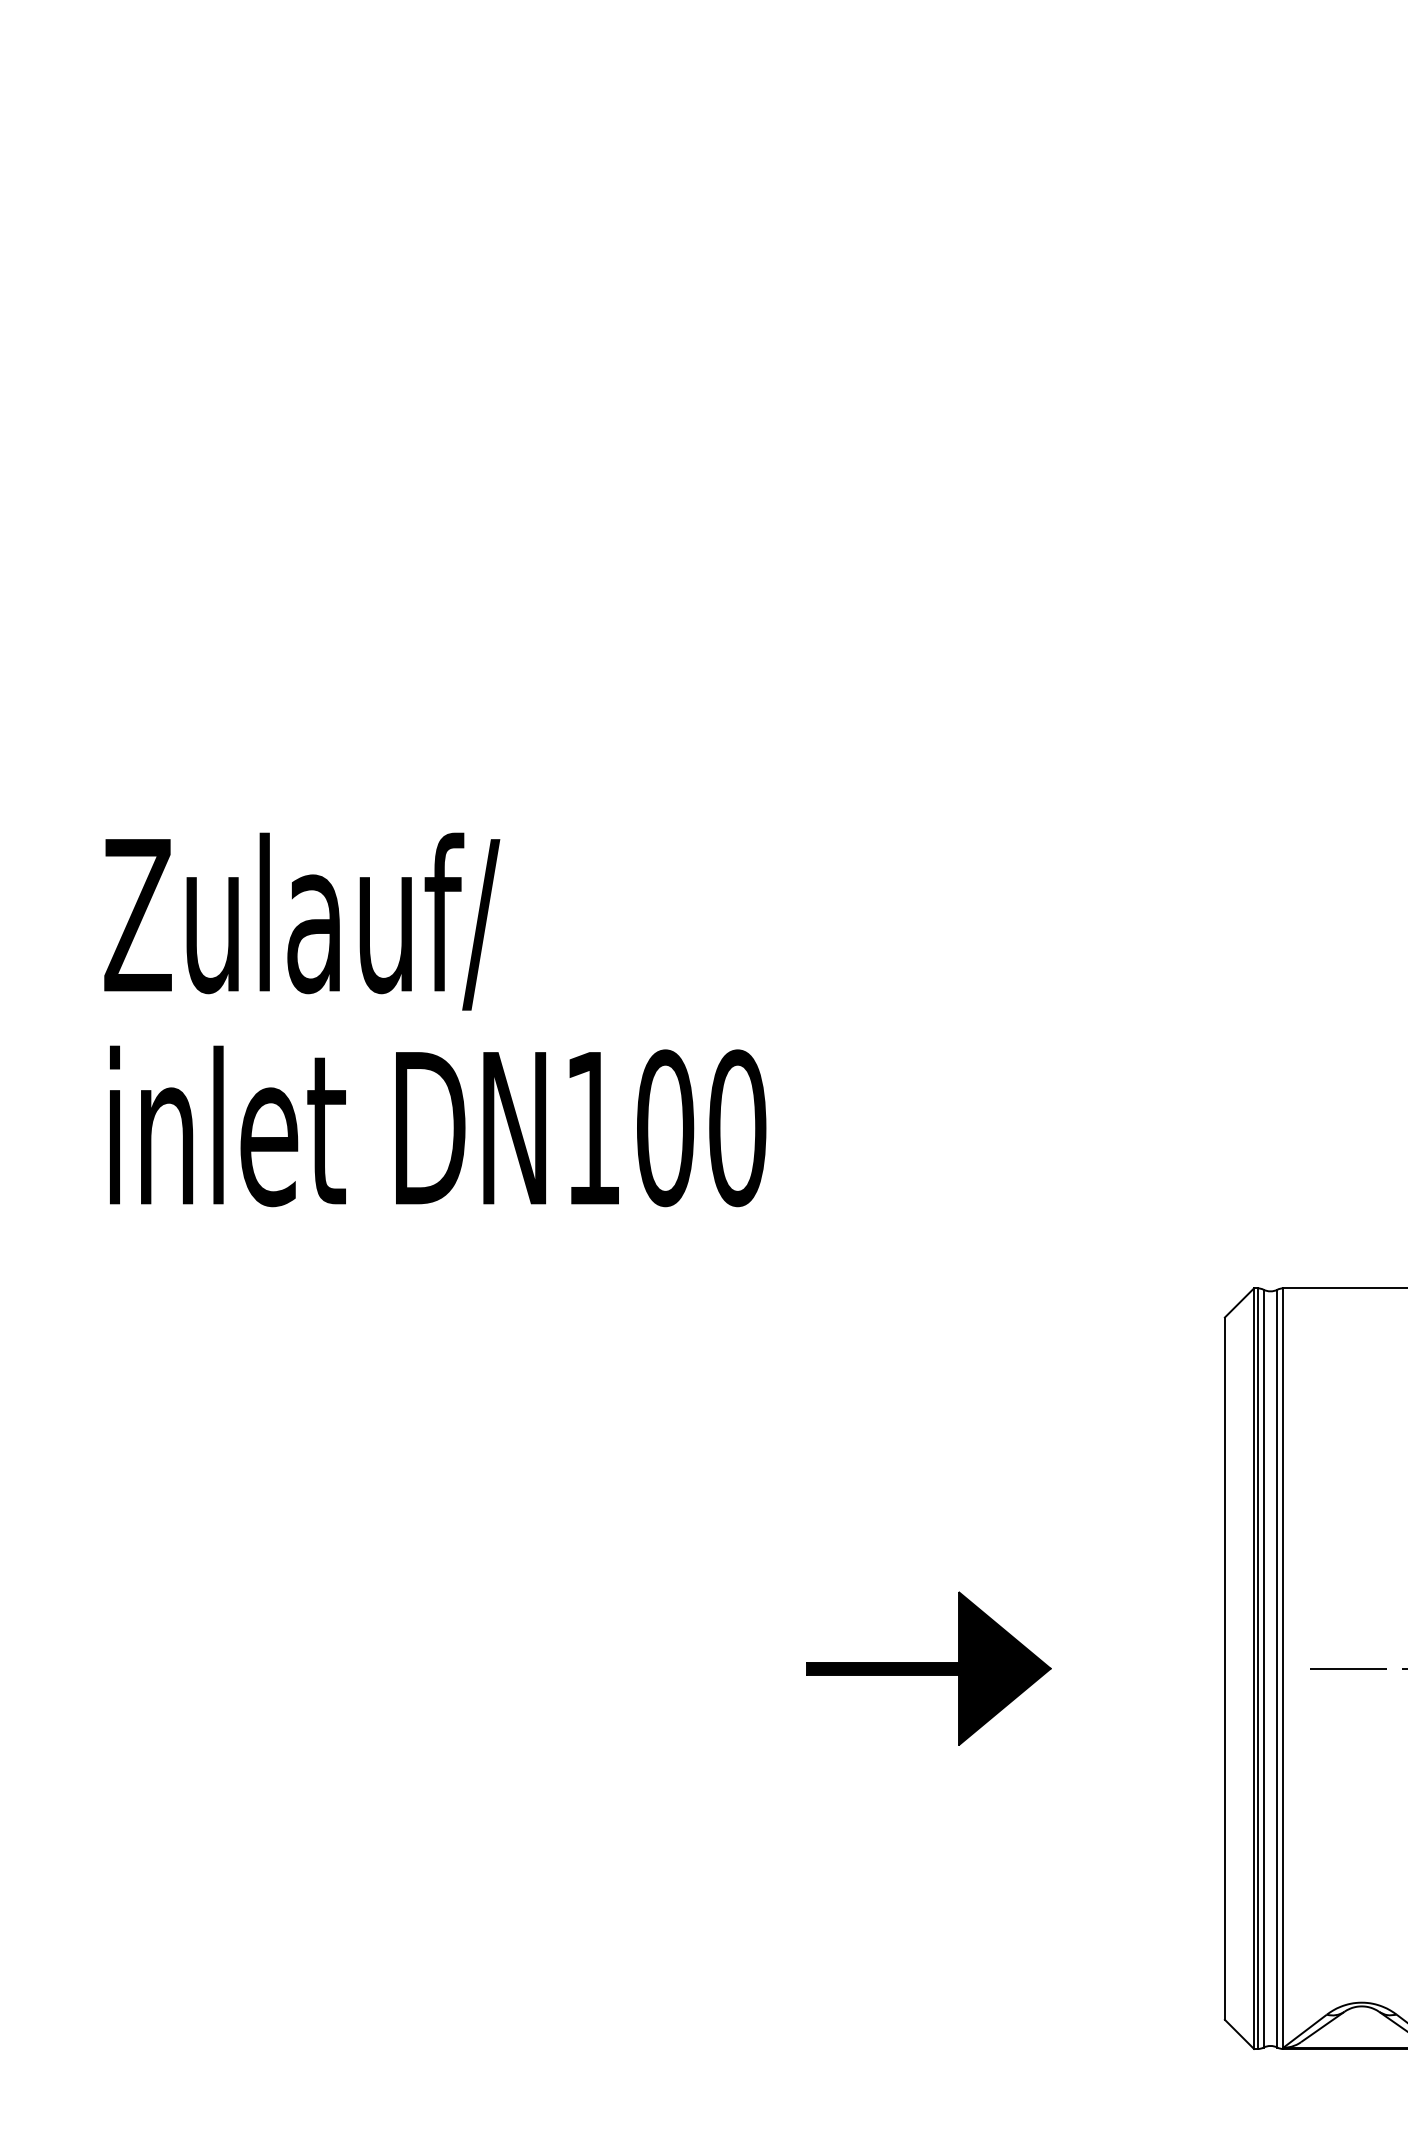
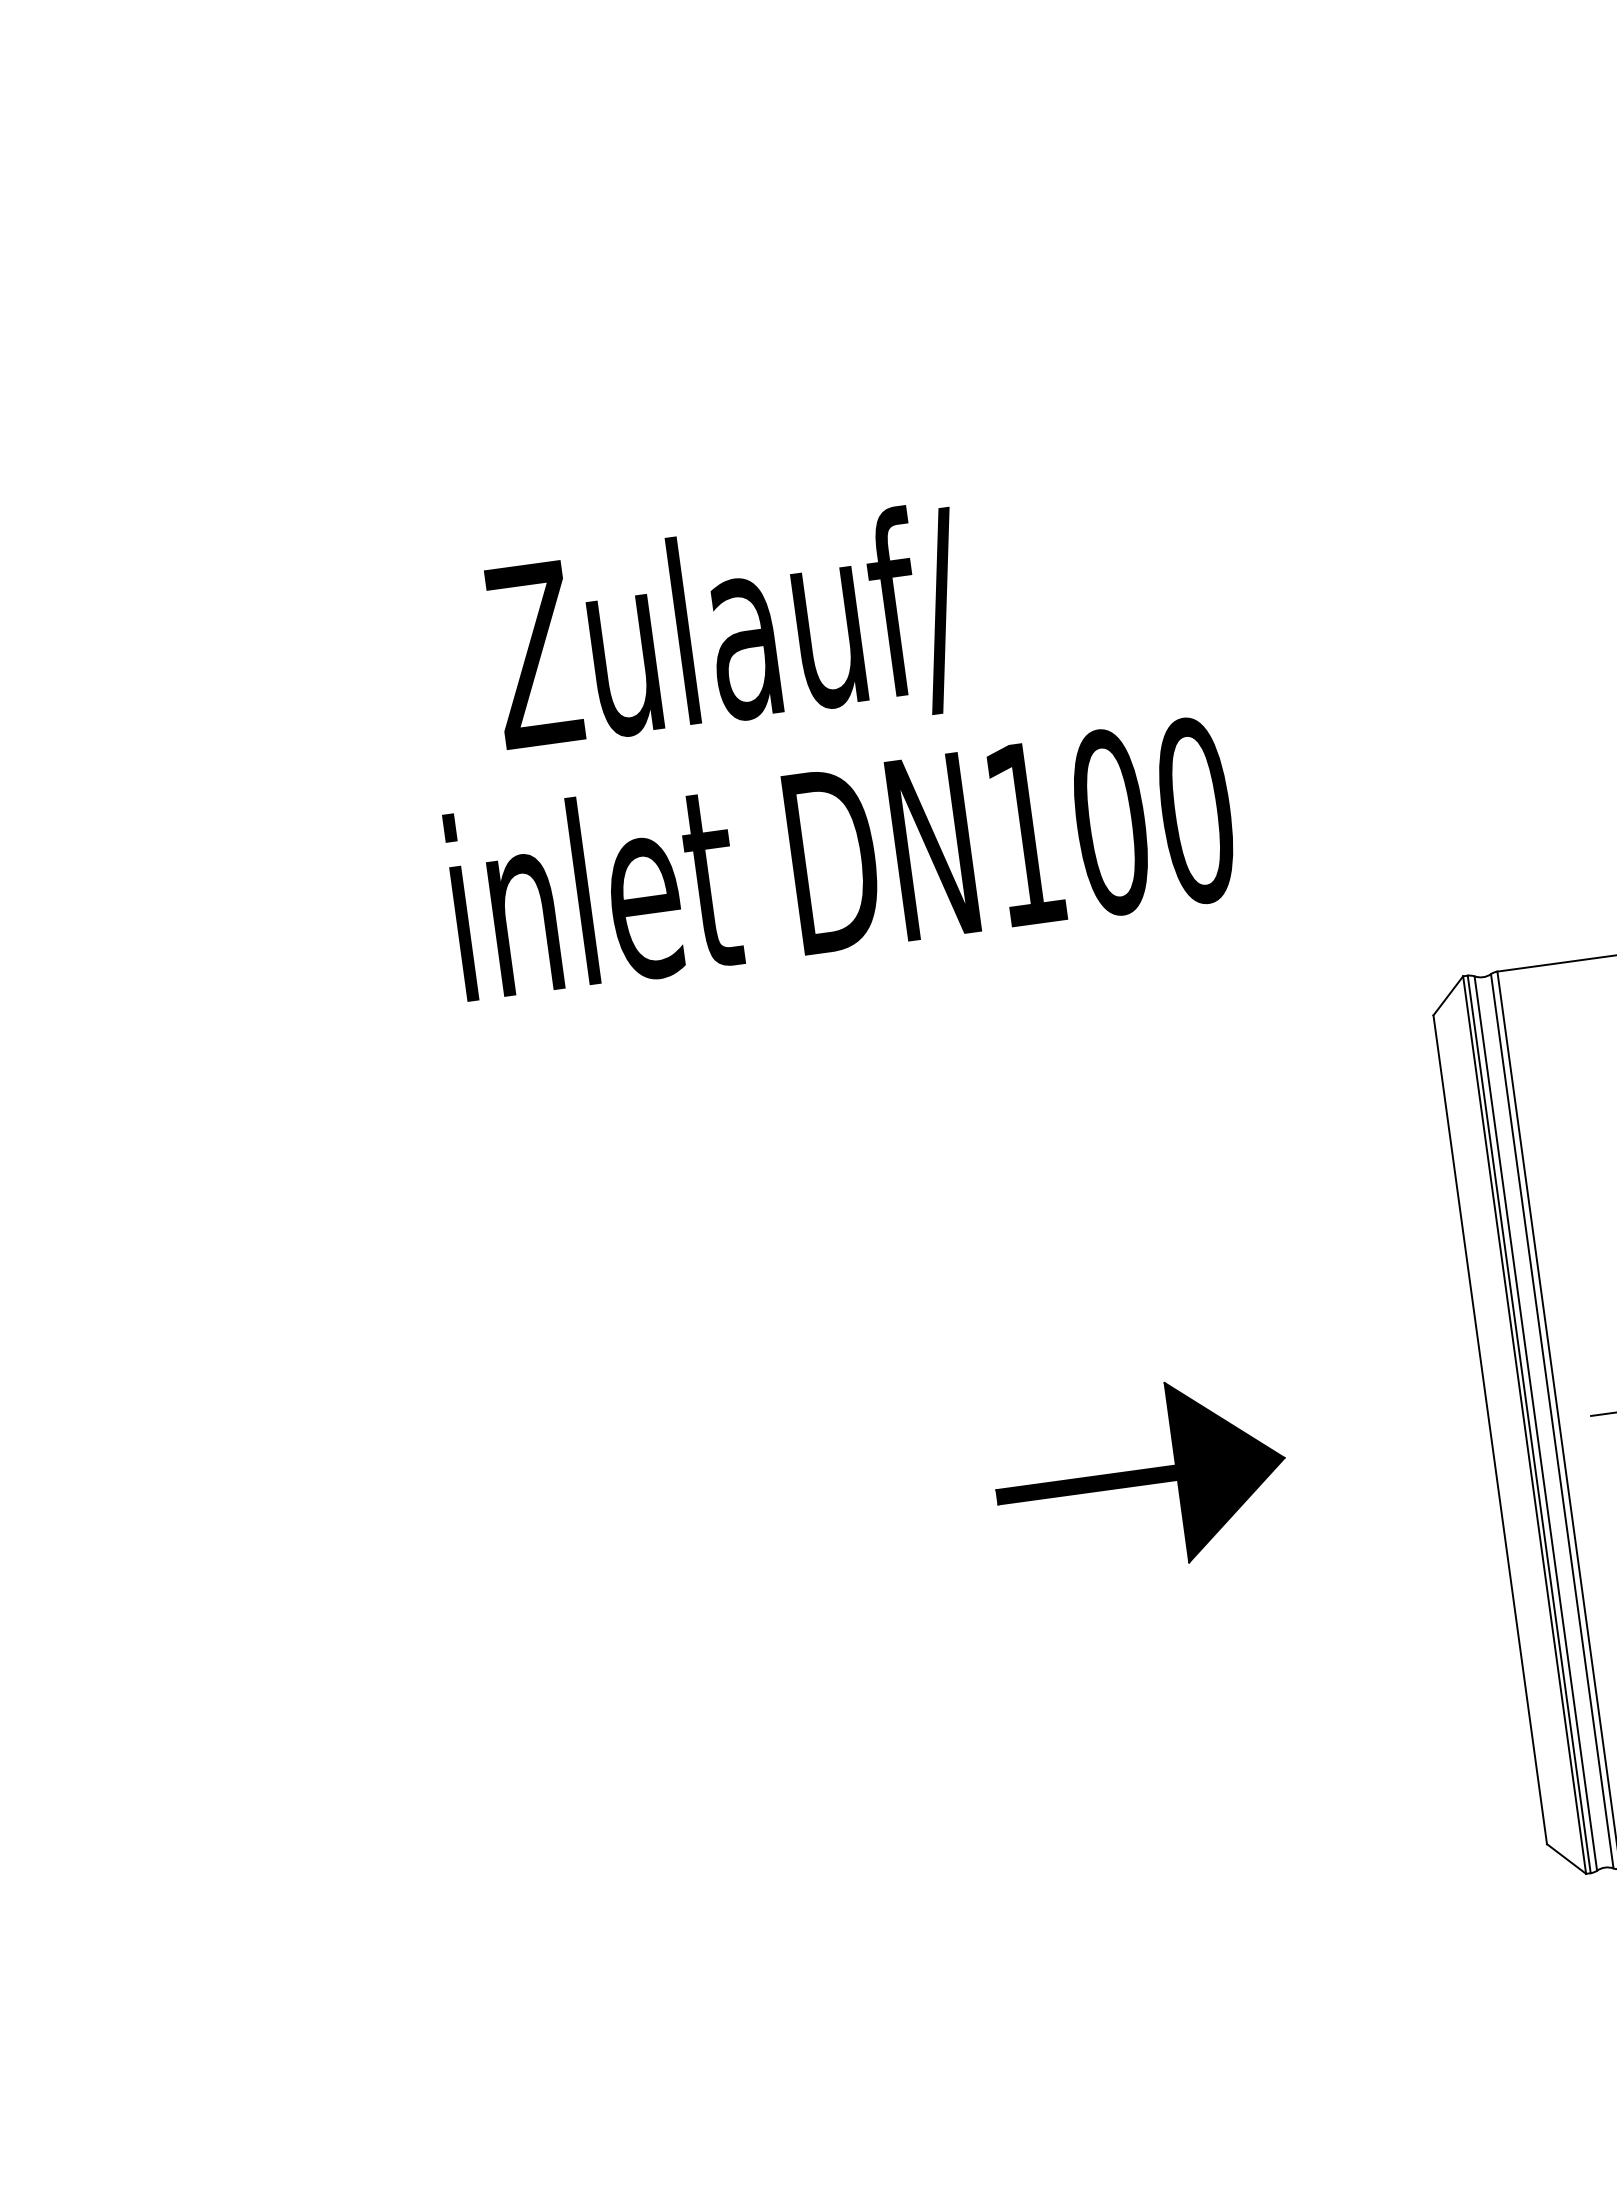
text: (302, 921) -> (729, 635), moved
text: (438, 1126) -> (842, 857), moved

